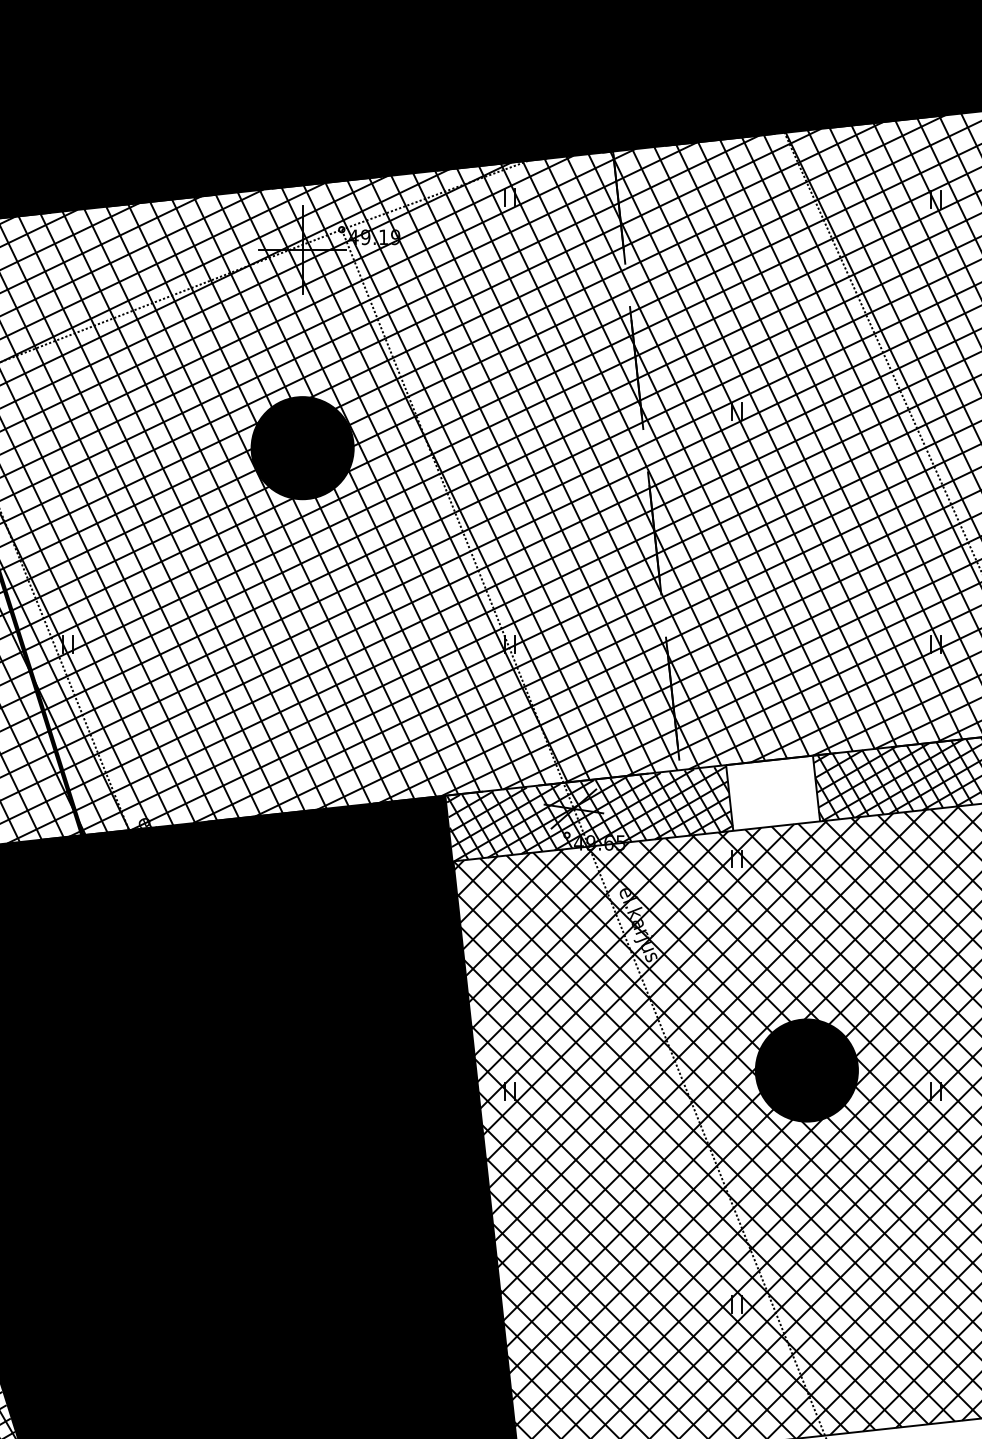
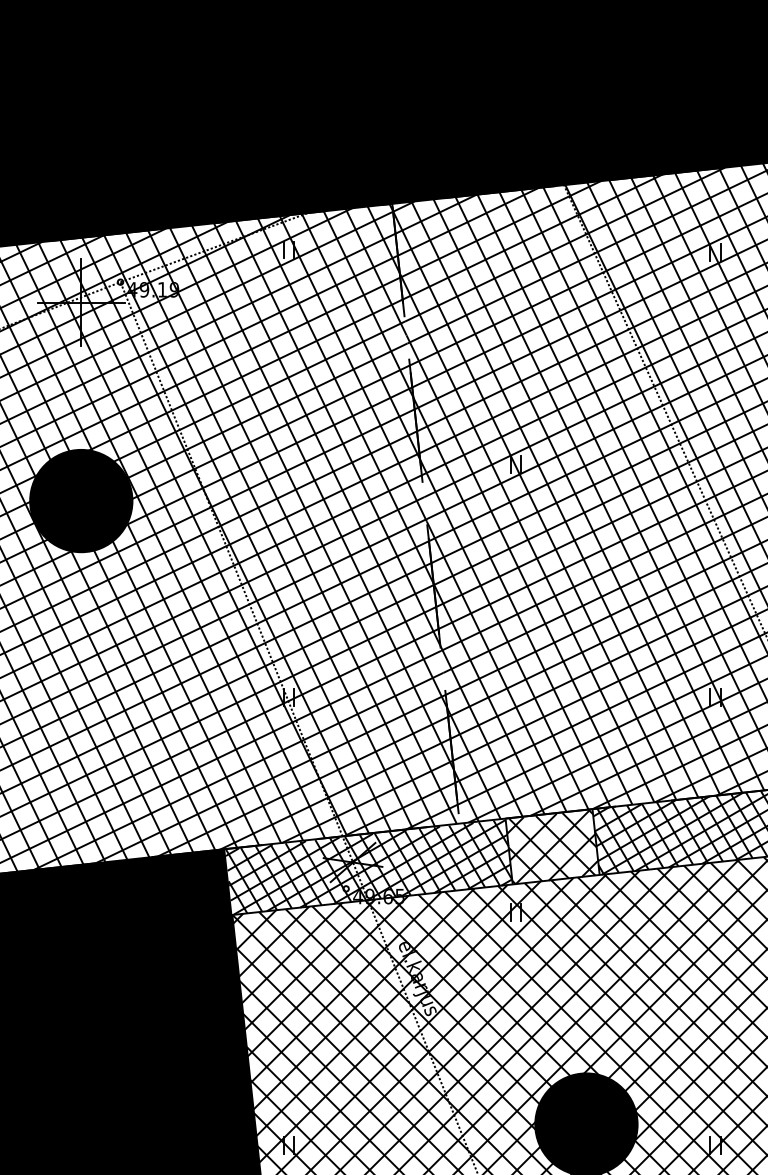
hatch: (772, 793) -> (551, 847), added

